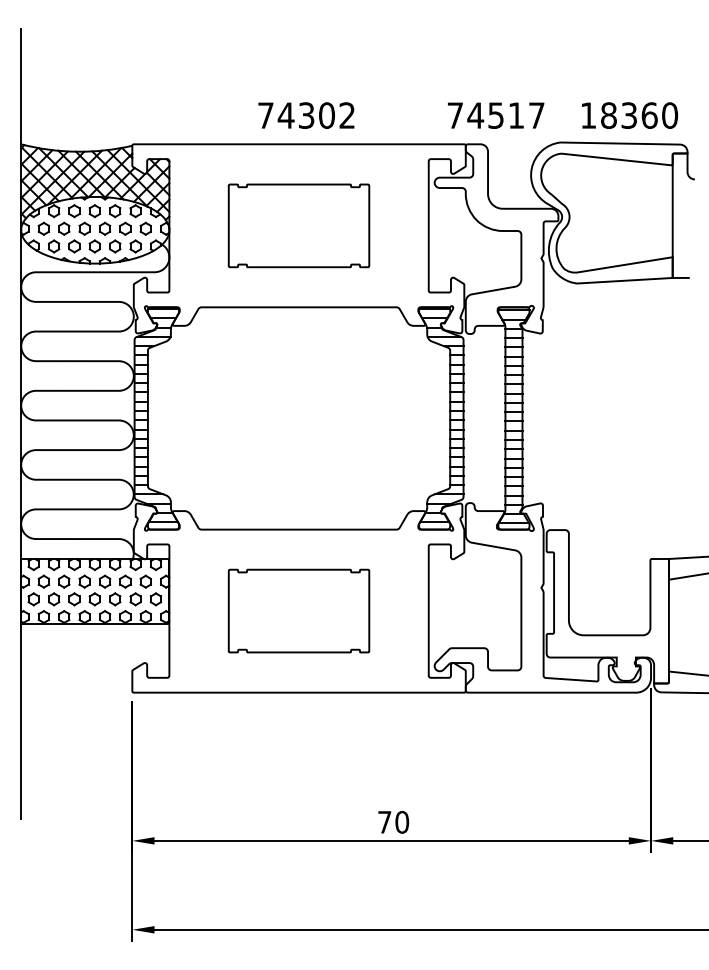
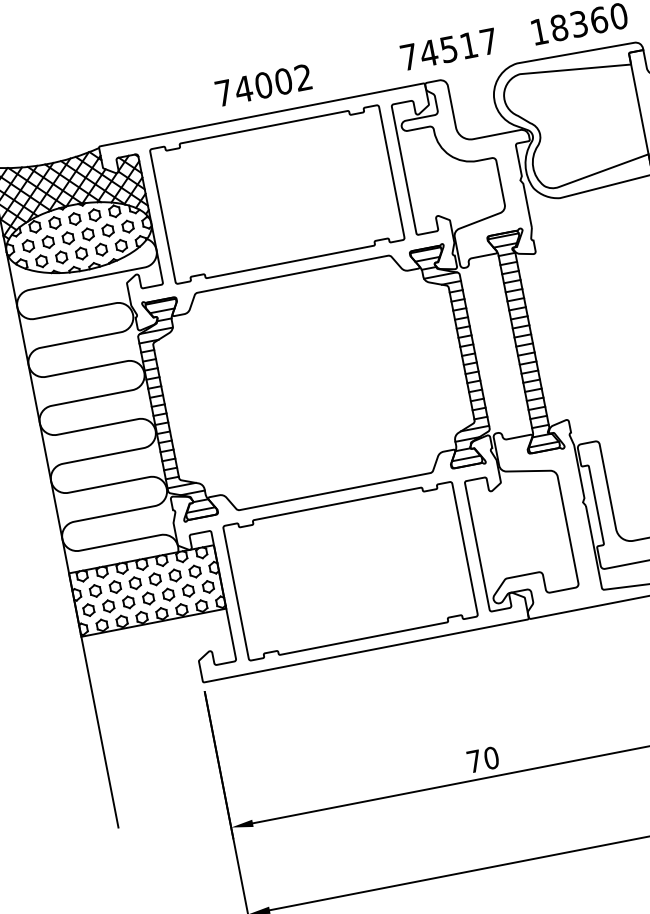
text: (306, 115) -> (263, 85), 74302 -> 74002
part: (298, 225) -> (276, 194), size x1.67
part: (298, 610) -> (349, 570), size x1.67

